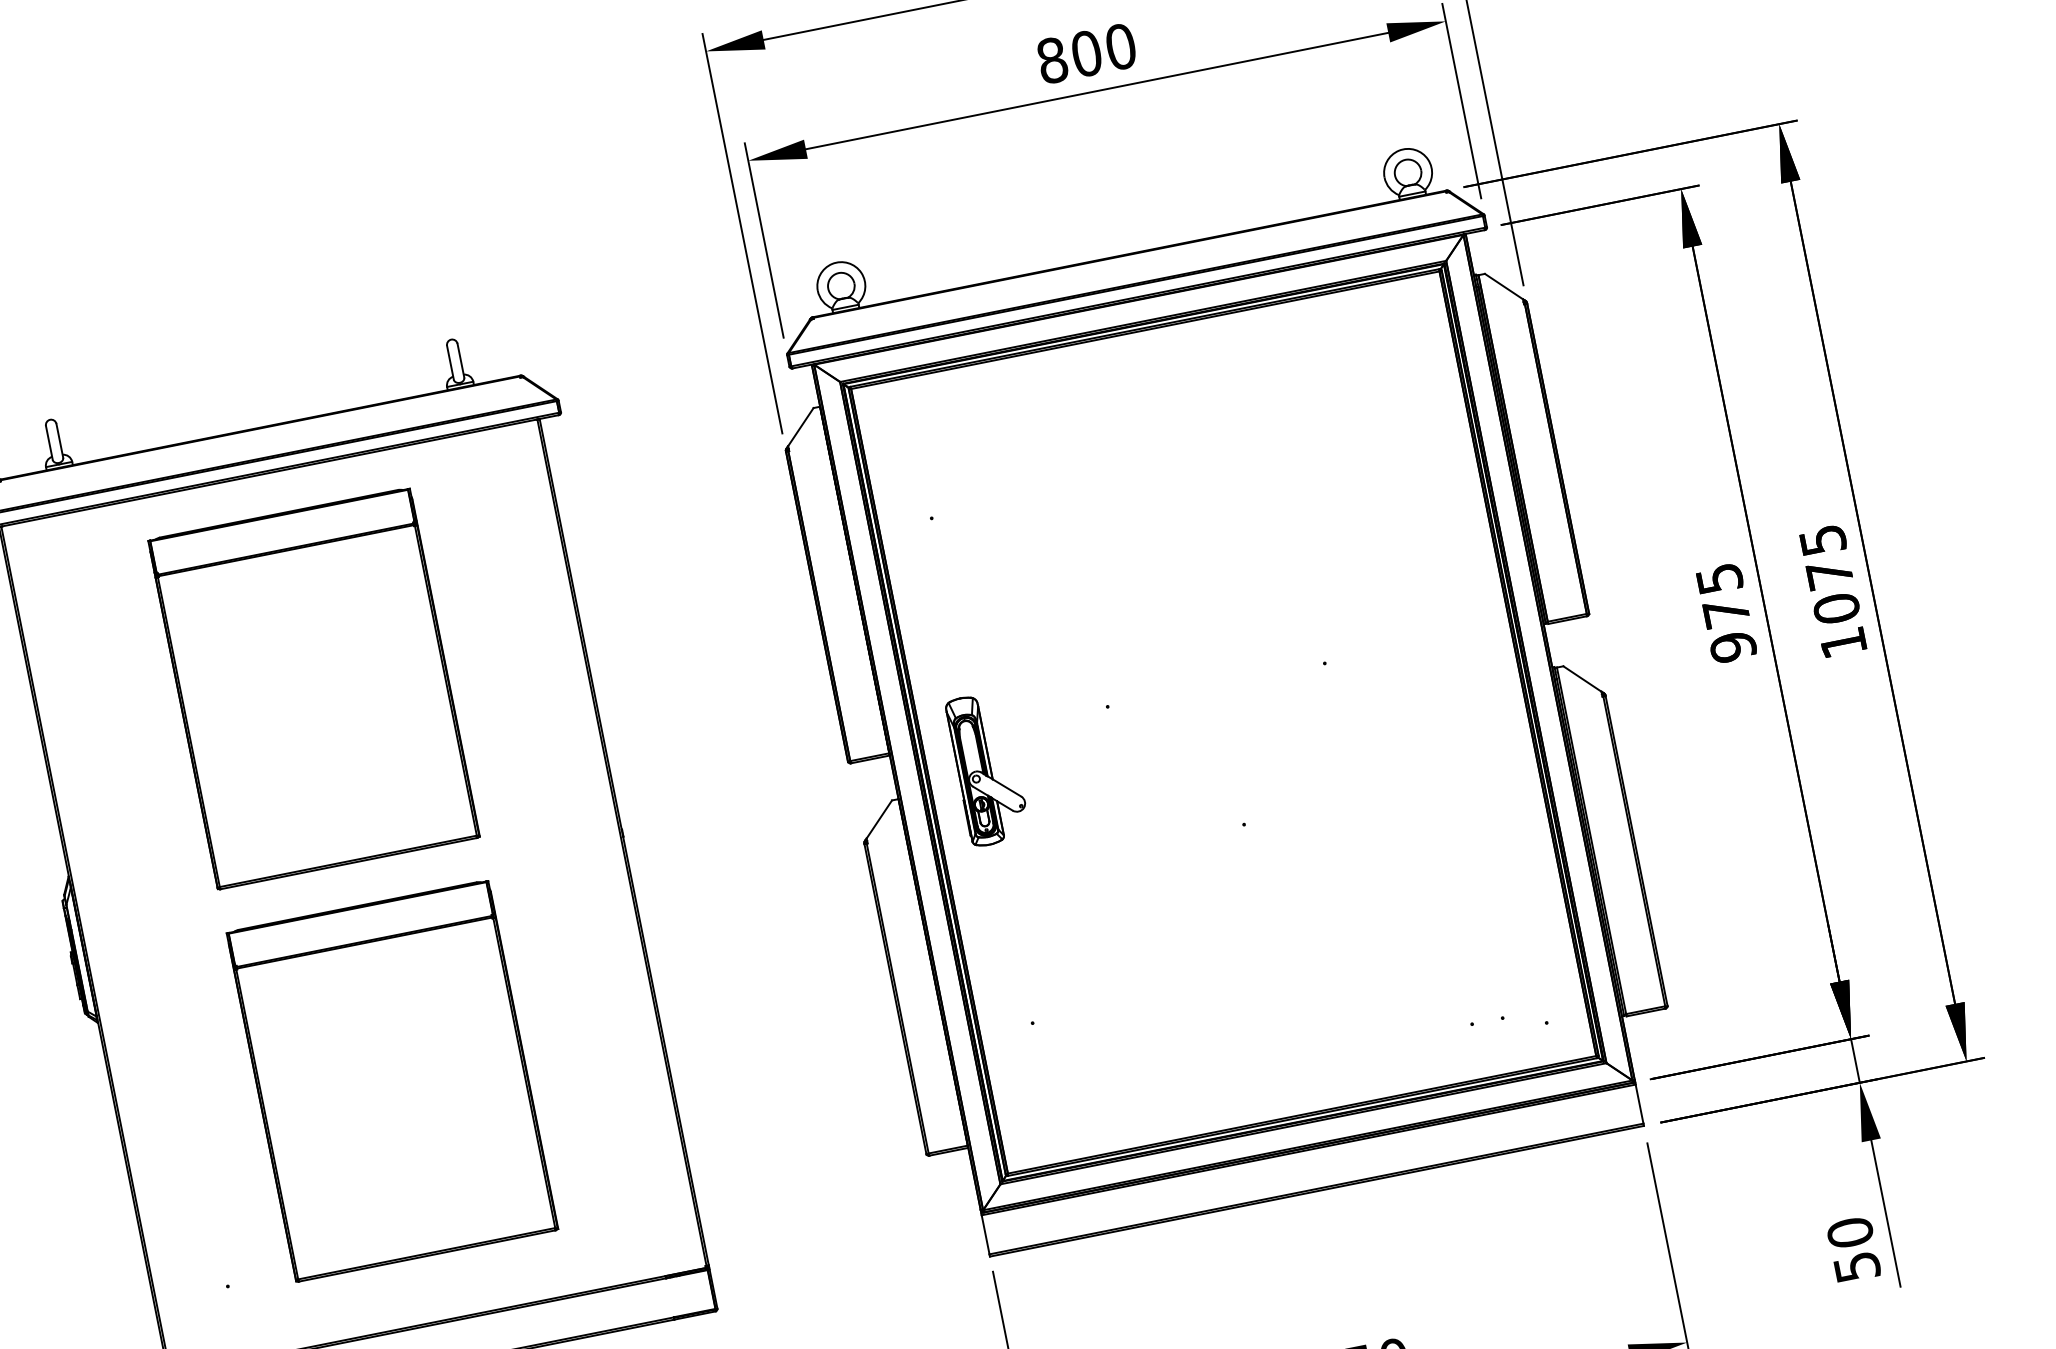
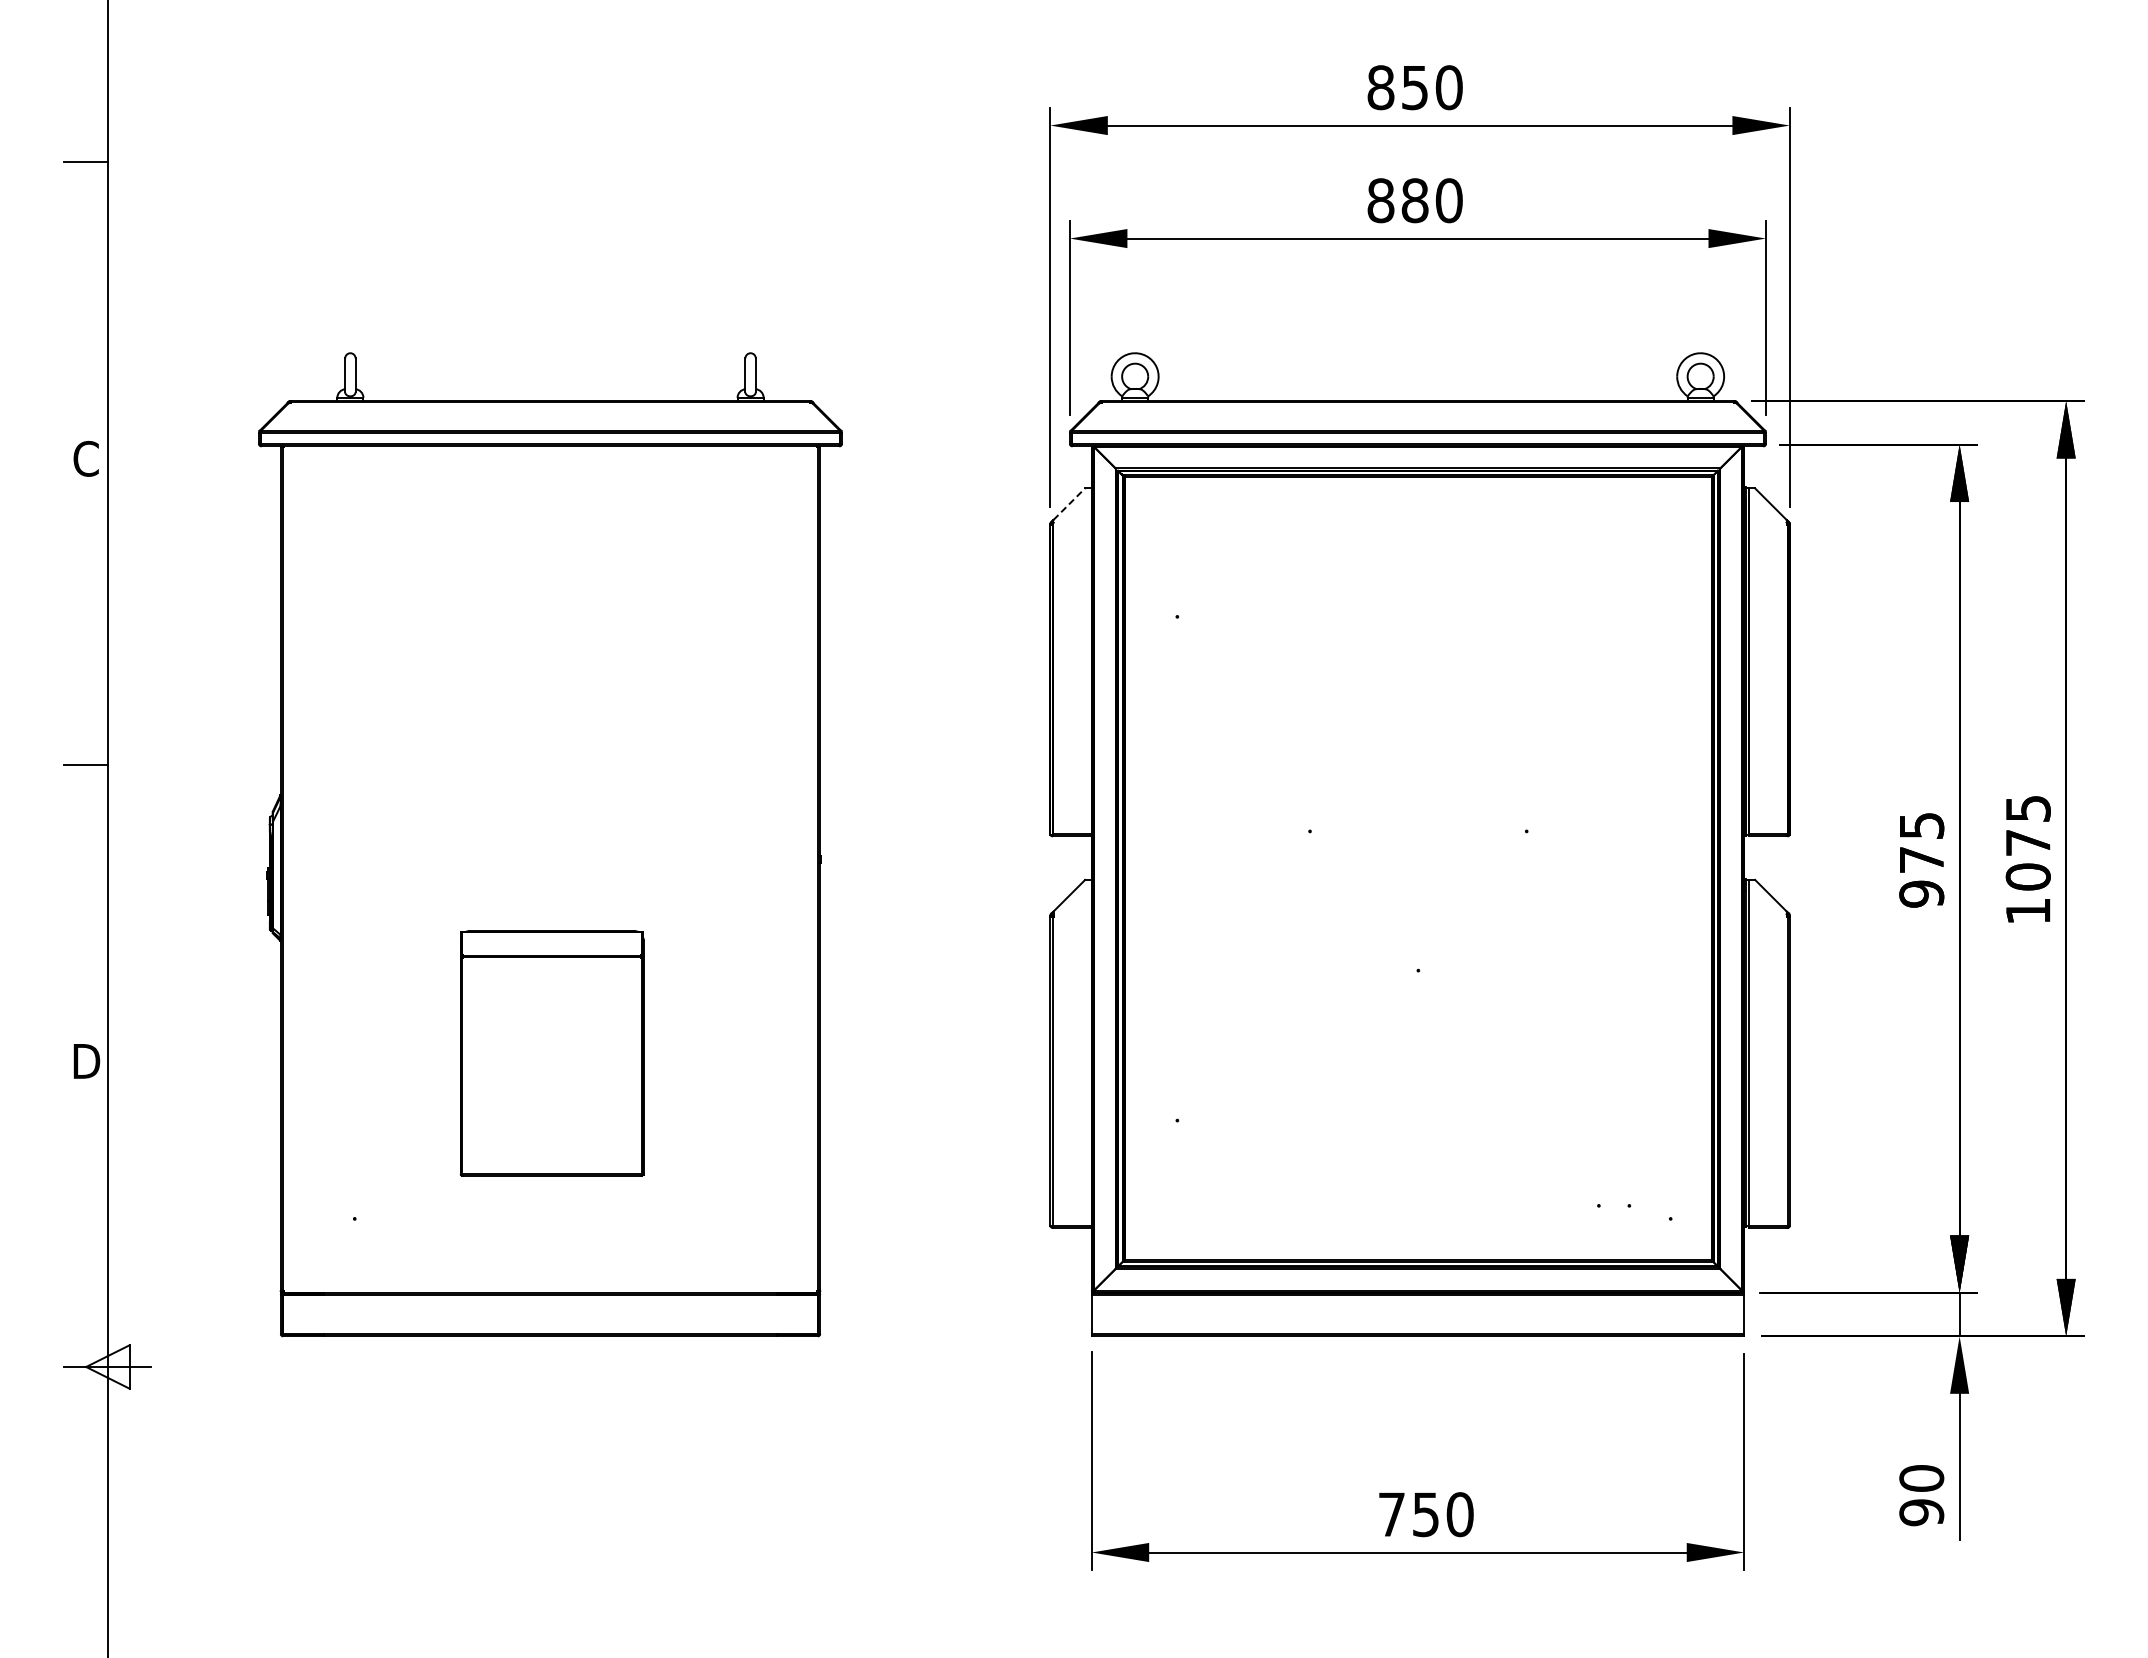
text: (1086, 53) -> (1414, 200), 800 -> 880
line: (800, 426) -> (1069, 503), solid -> dashed
part: (313, 688) -> (551, 661), removed
part: (987, 768) -> (1182, 867), removed
part: (391, 1081) -> (551, 1053), size x0.7
text: (1856, 1266) -> (1921, 1512), 50 -> 90

